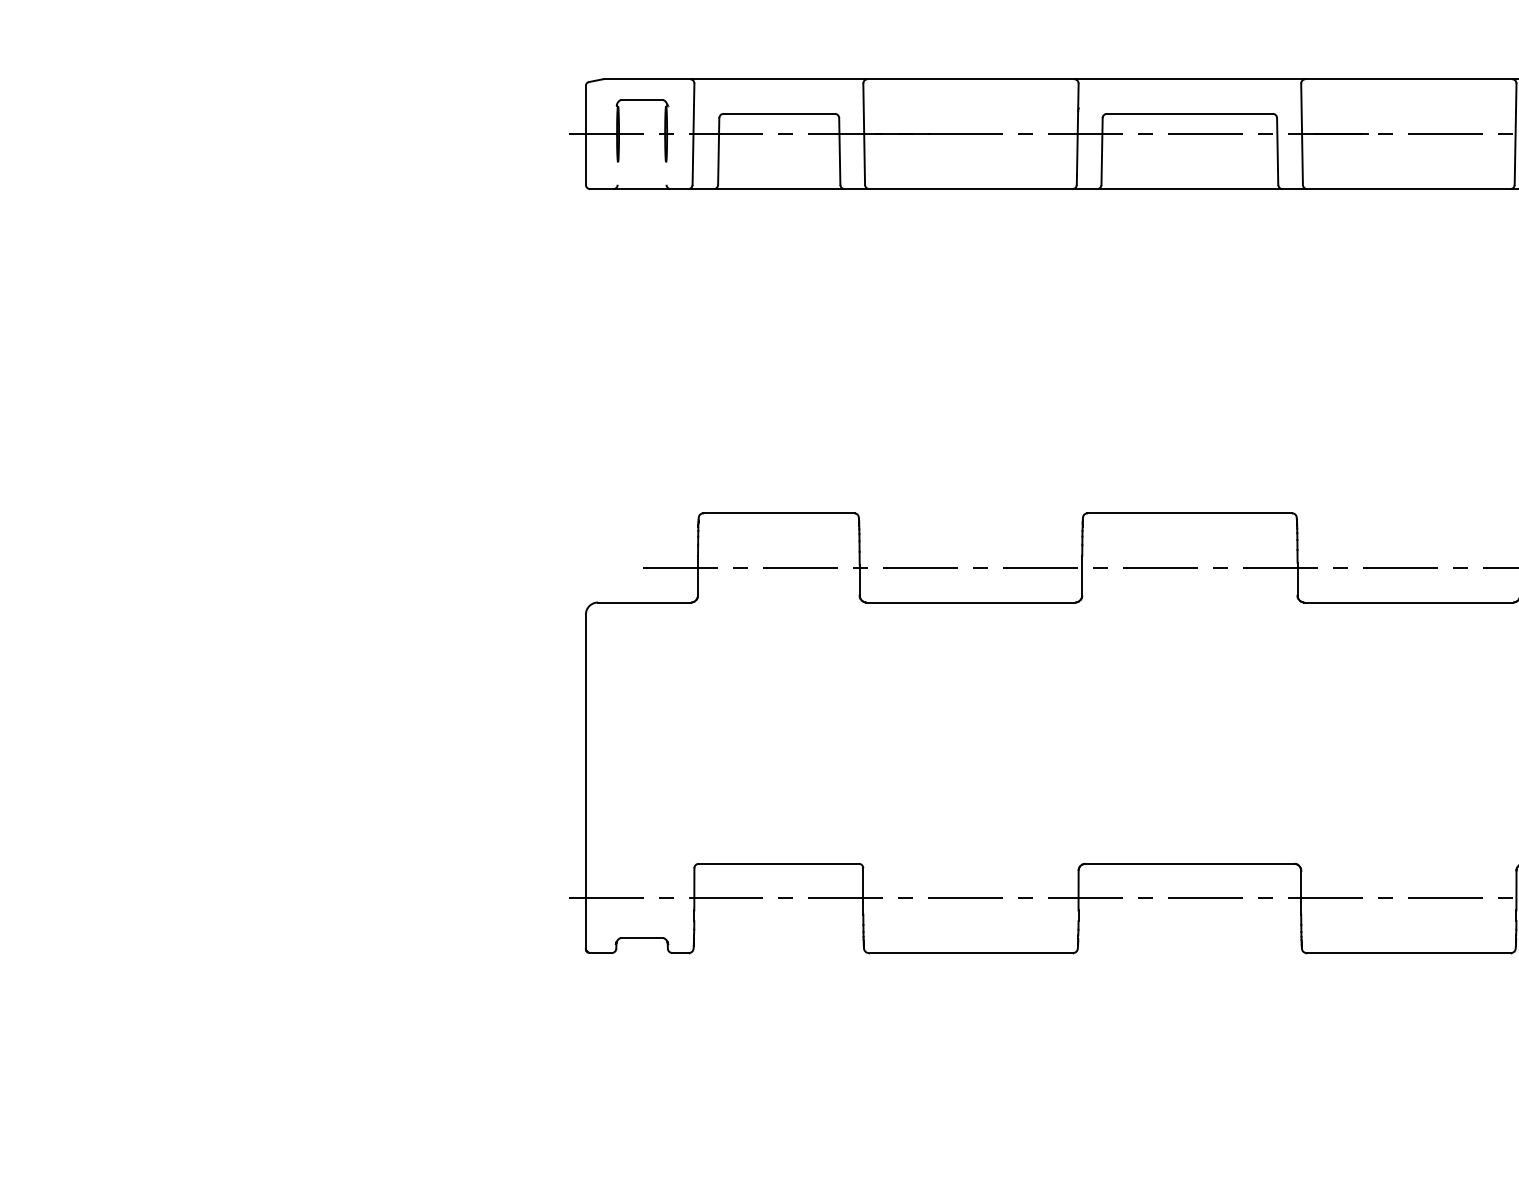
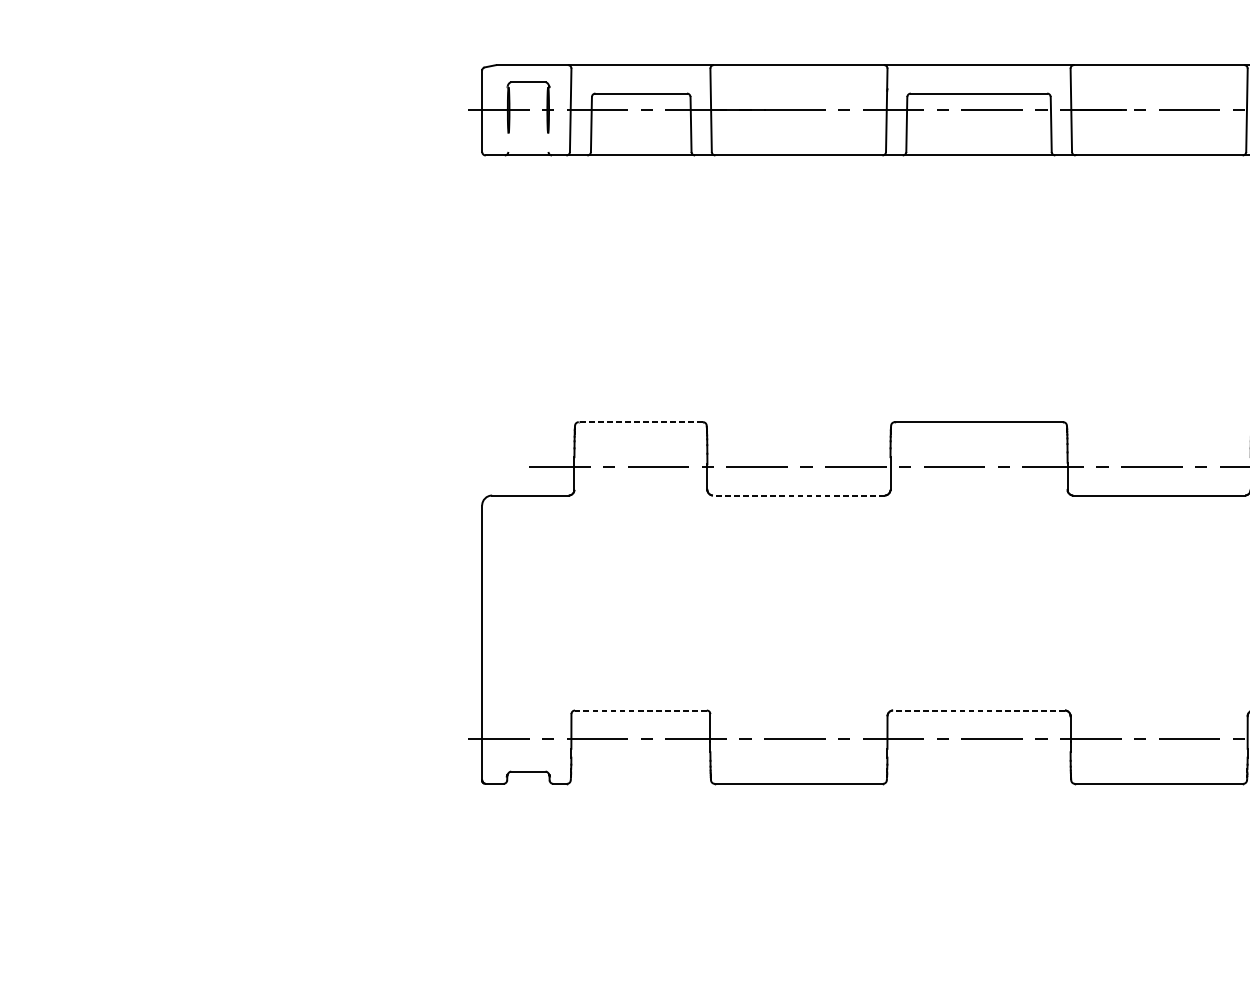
line: (778, 513) -> (640, 422), solid -> dashed
line: (970, 602) -> (798, 495), solid -> dashed
line: (778, 863) -> (640, 710), solid -> dashed
line: (1189, 863) -> (978, 710), solid -> dashed

